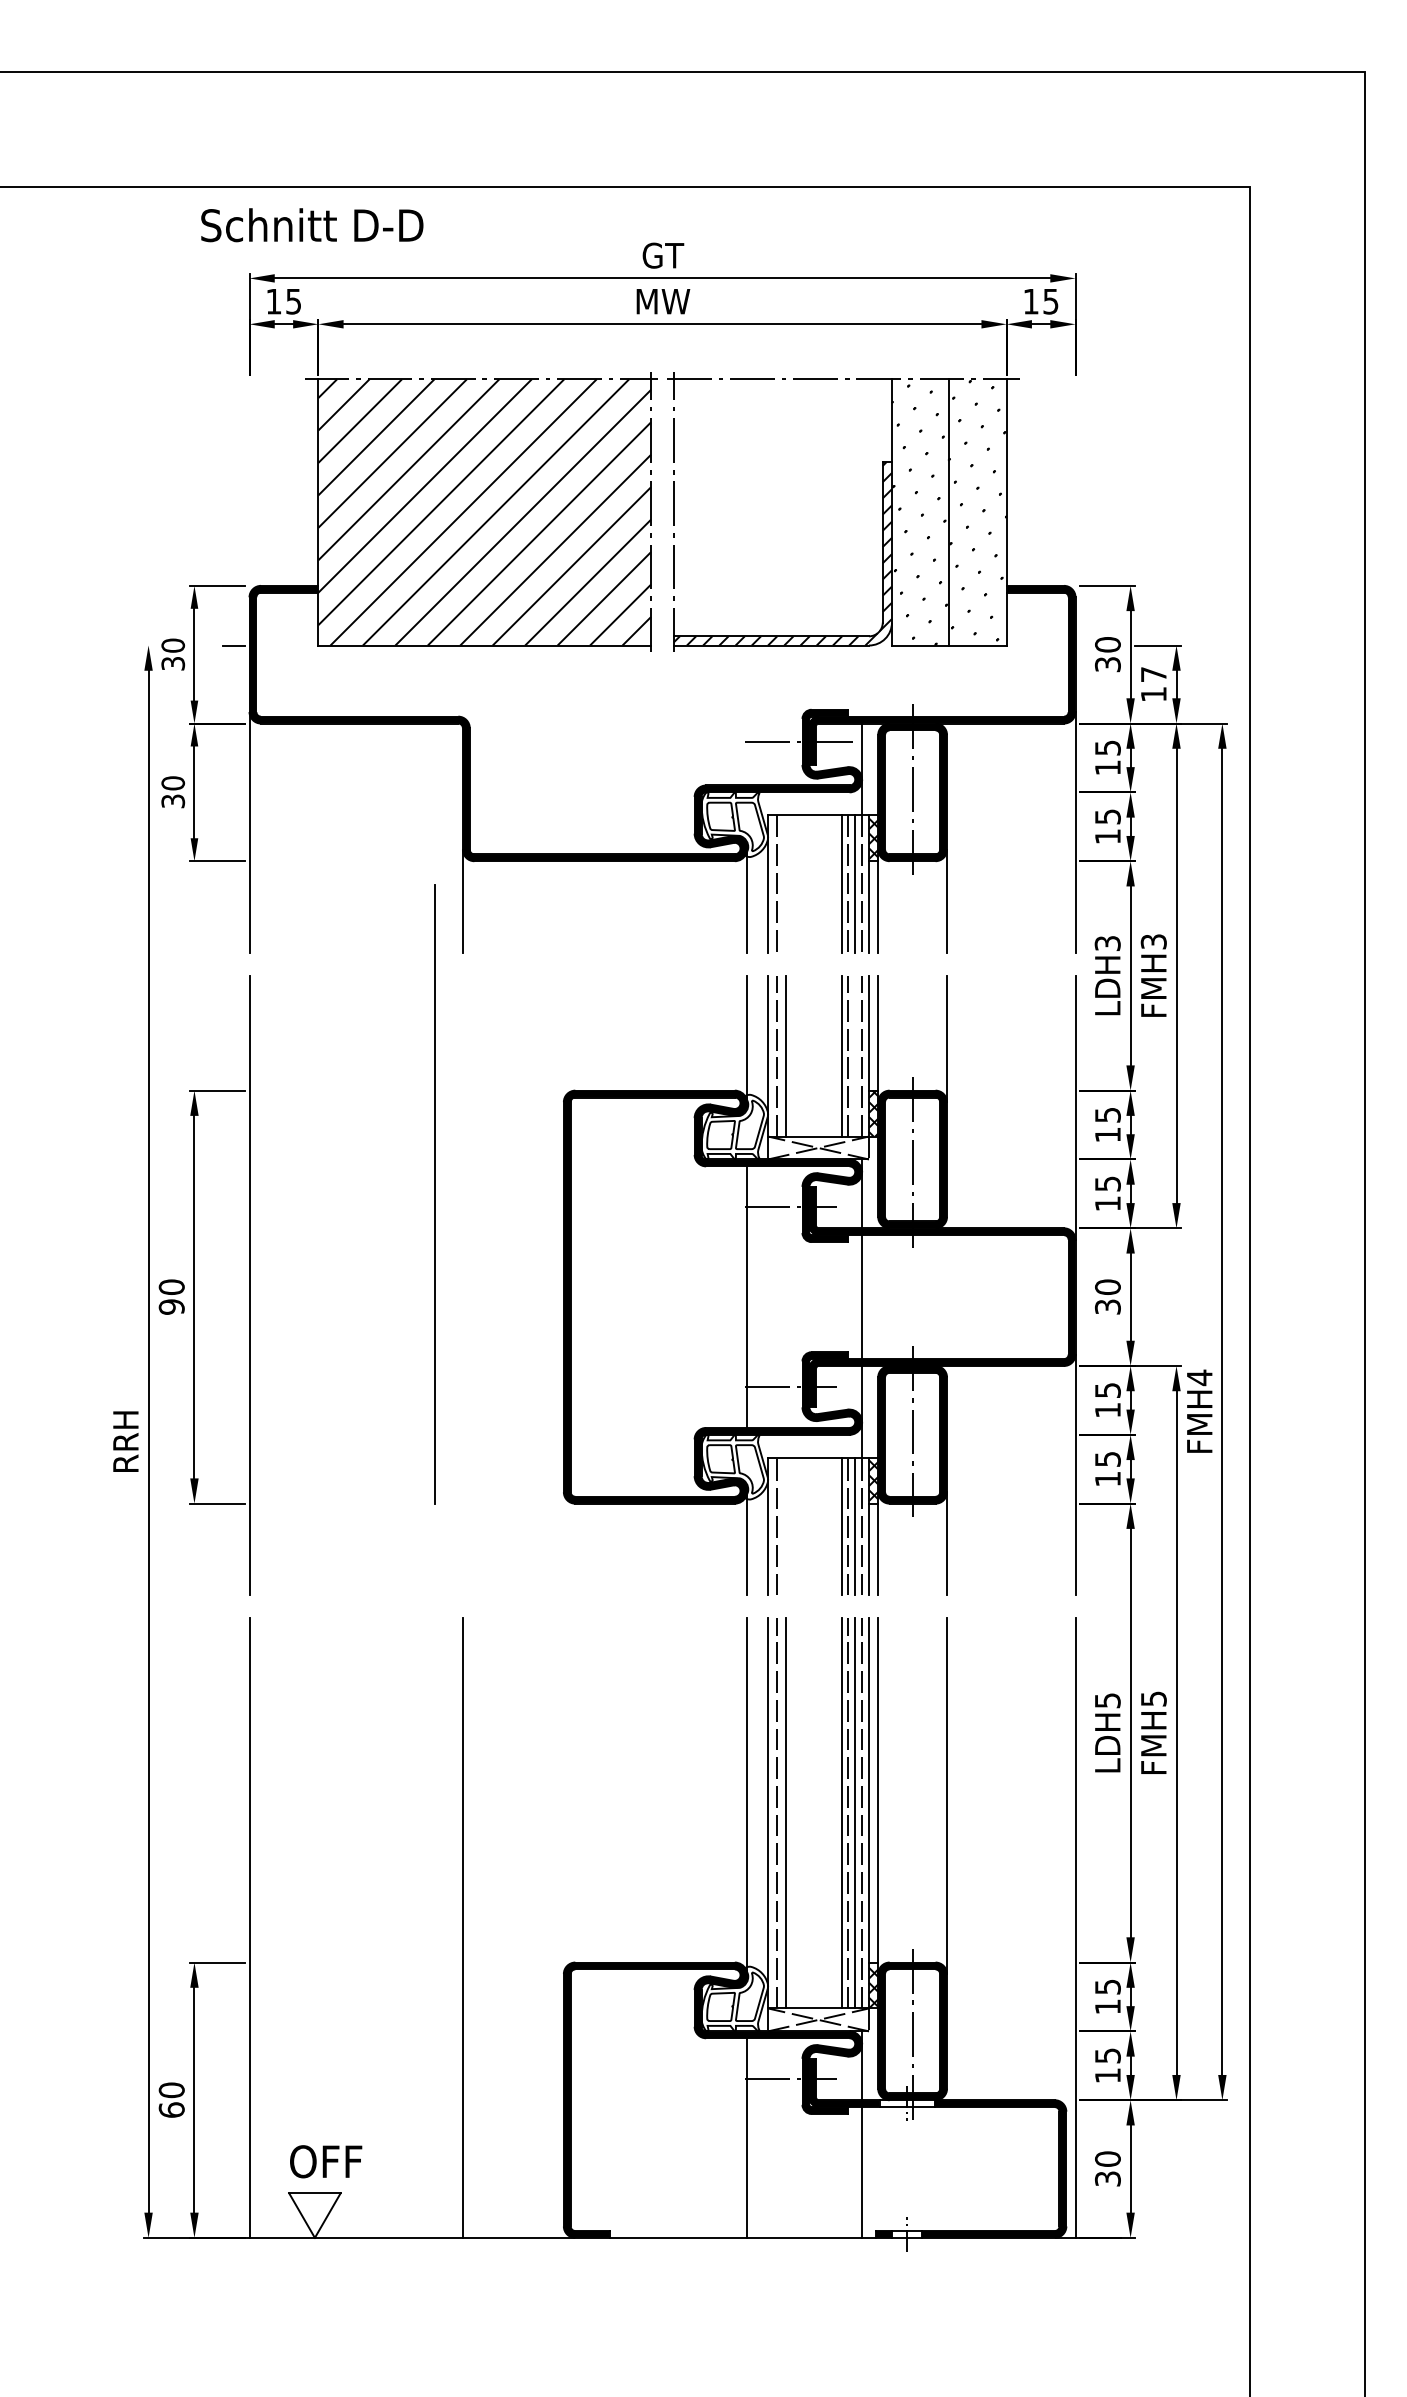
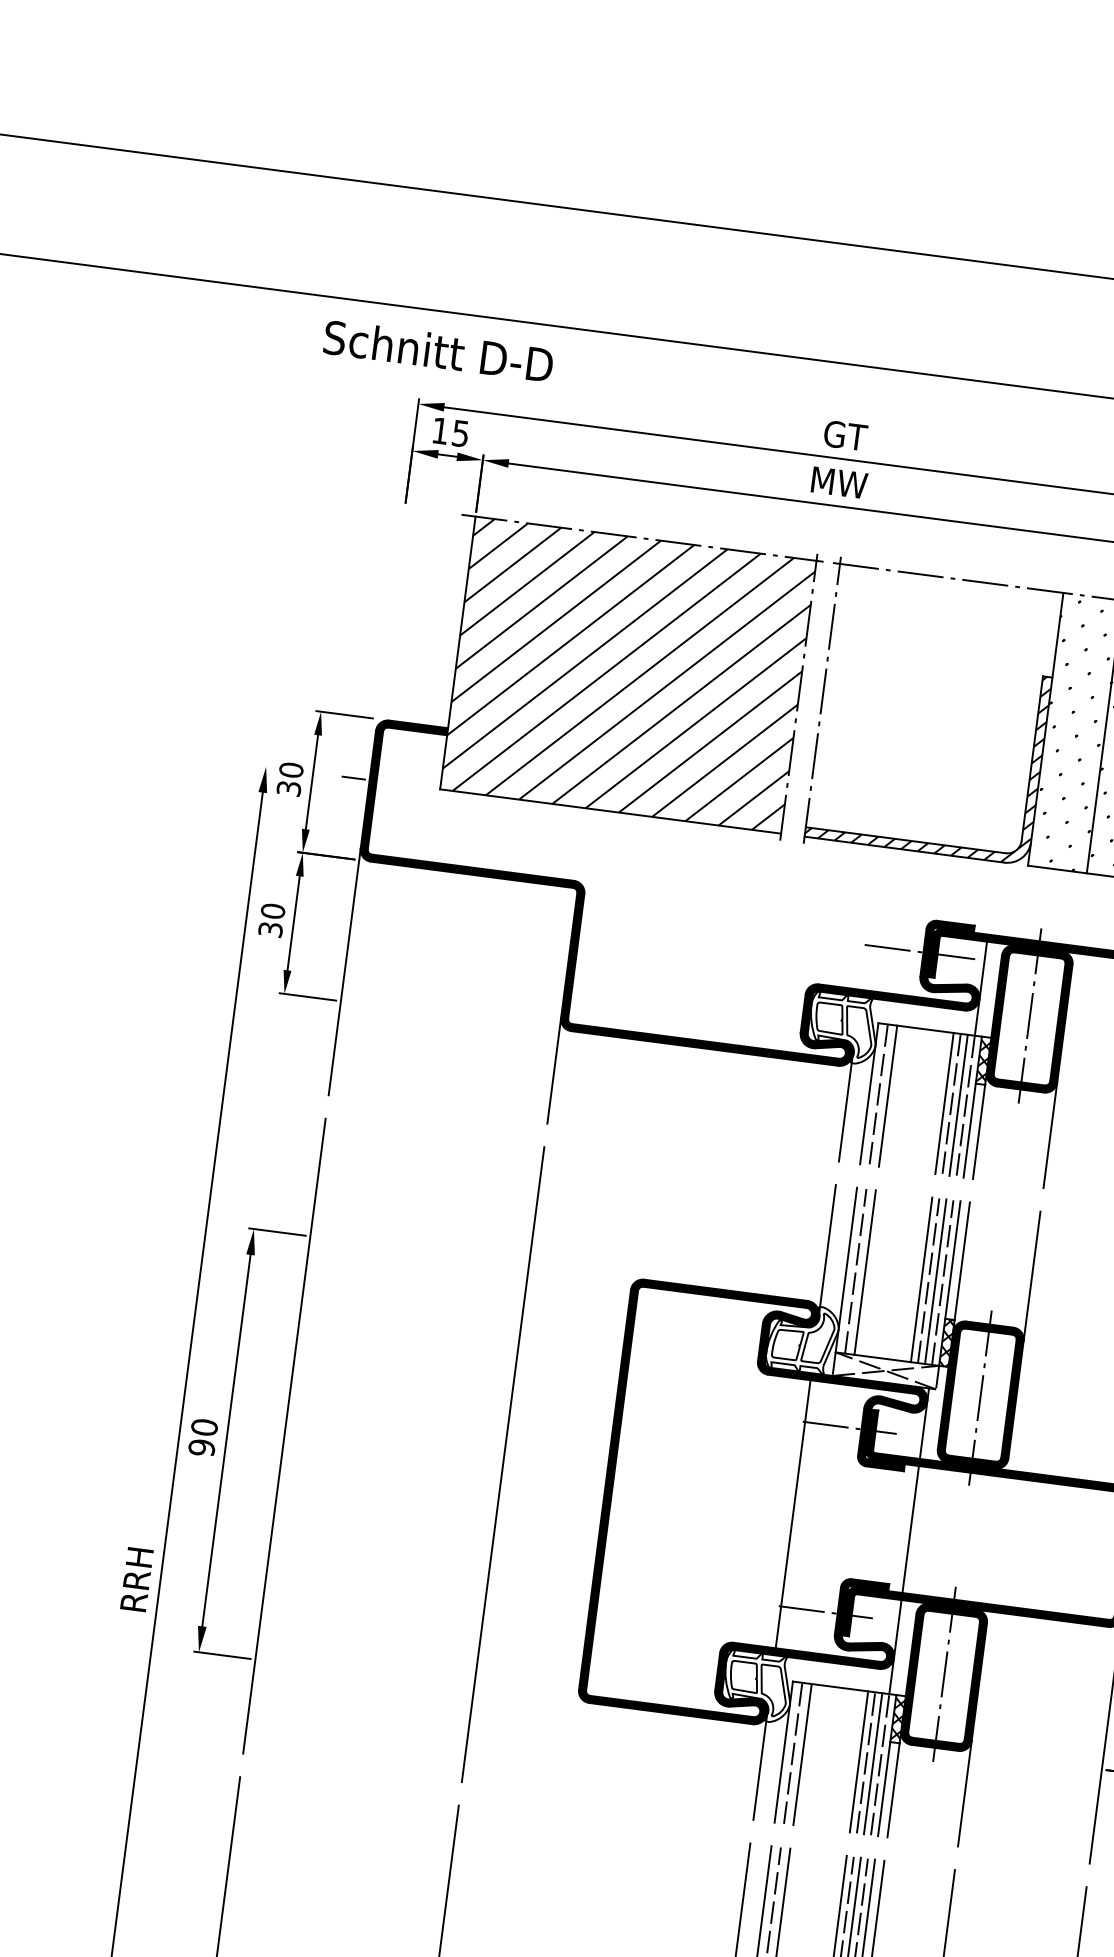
text: (312, 225) -> (438, 351), moved
line: (786, 883) -> (888, 1095), added
line: (855, 1055) -> (936, 1280), added
line: (434, 1194) -> (502, 1464), moved
line: (786, 1526) -> (802, 1754), added

